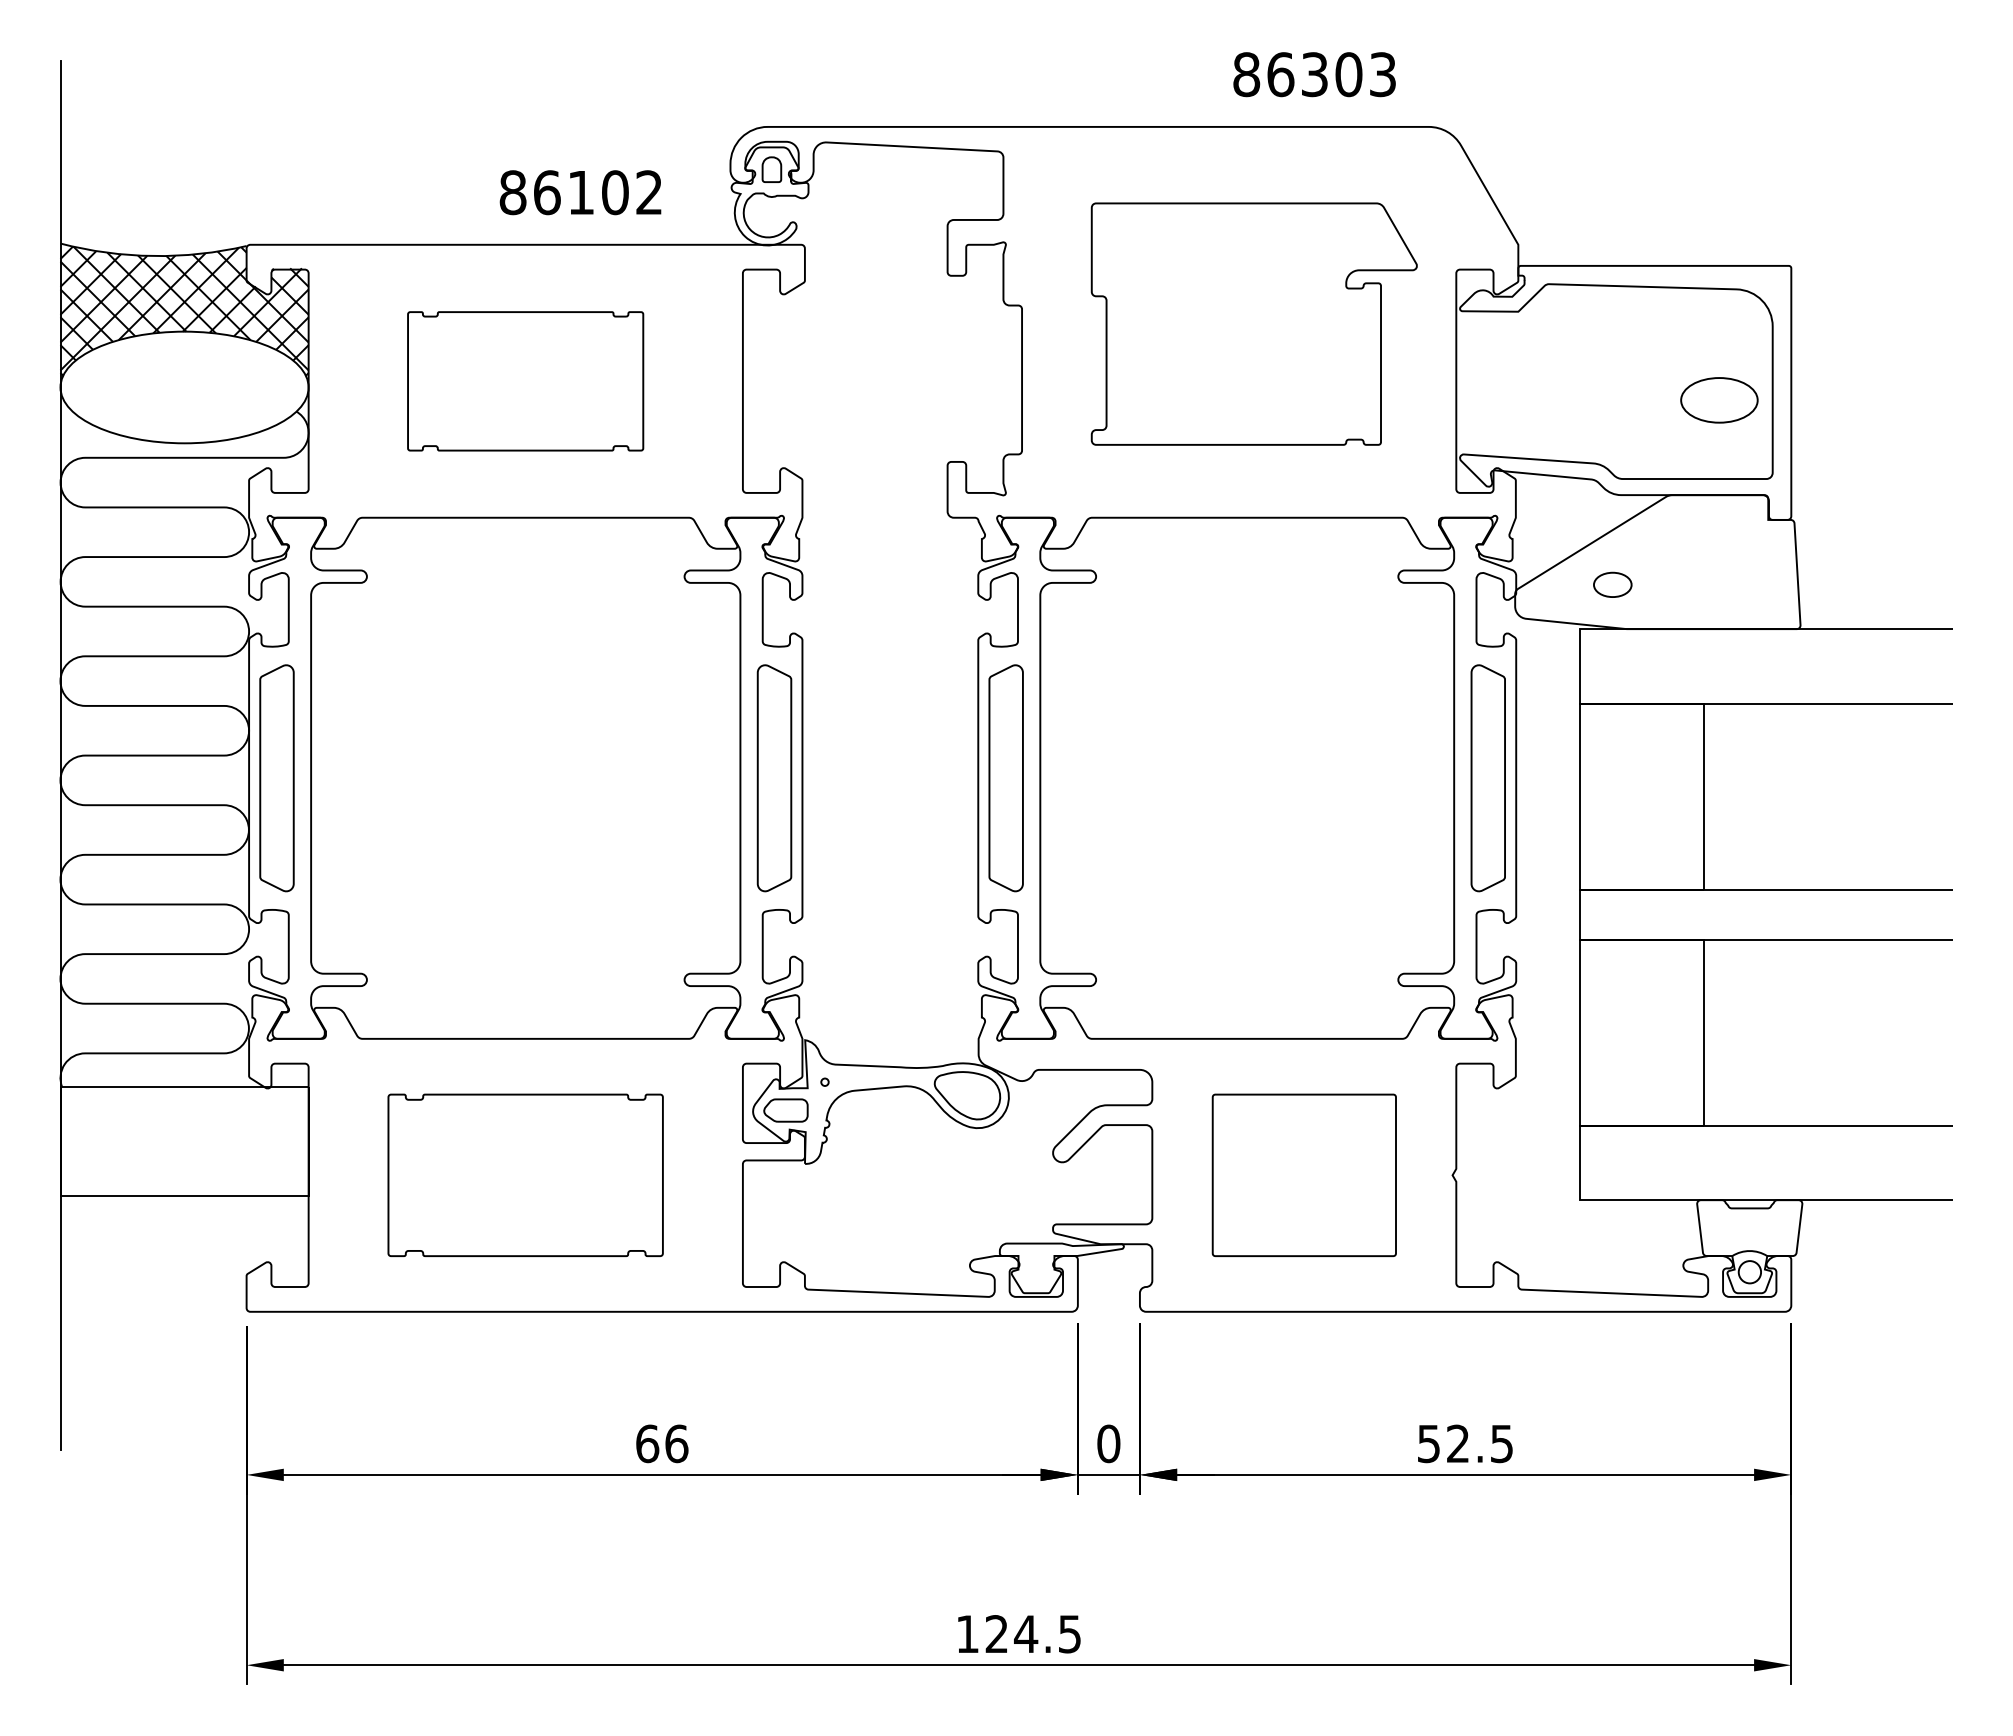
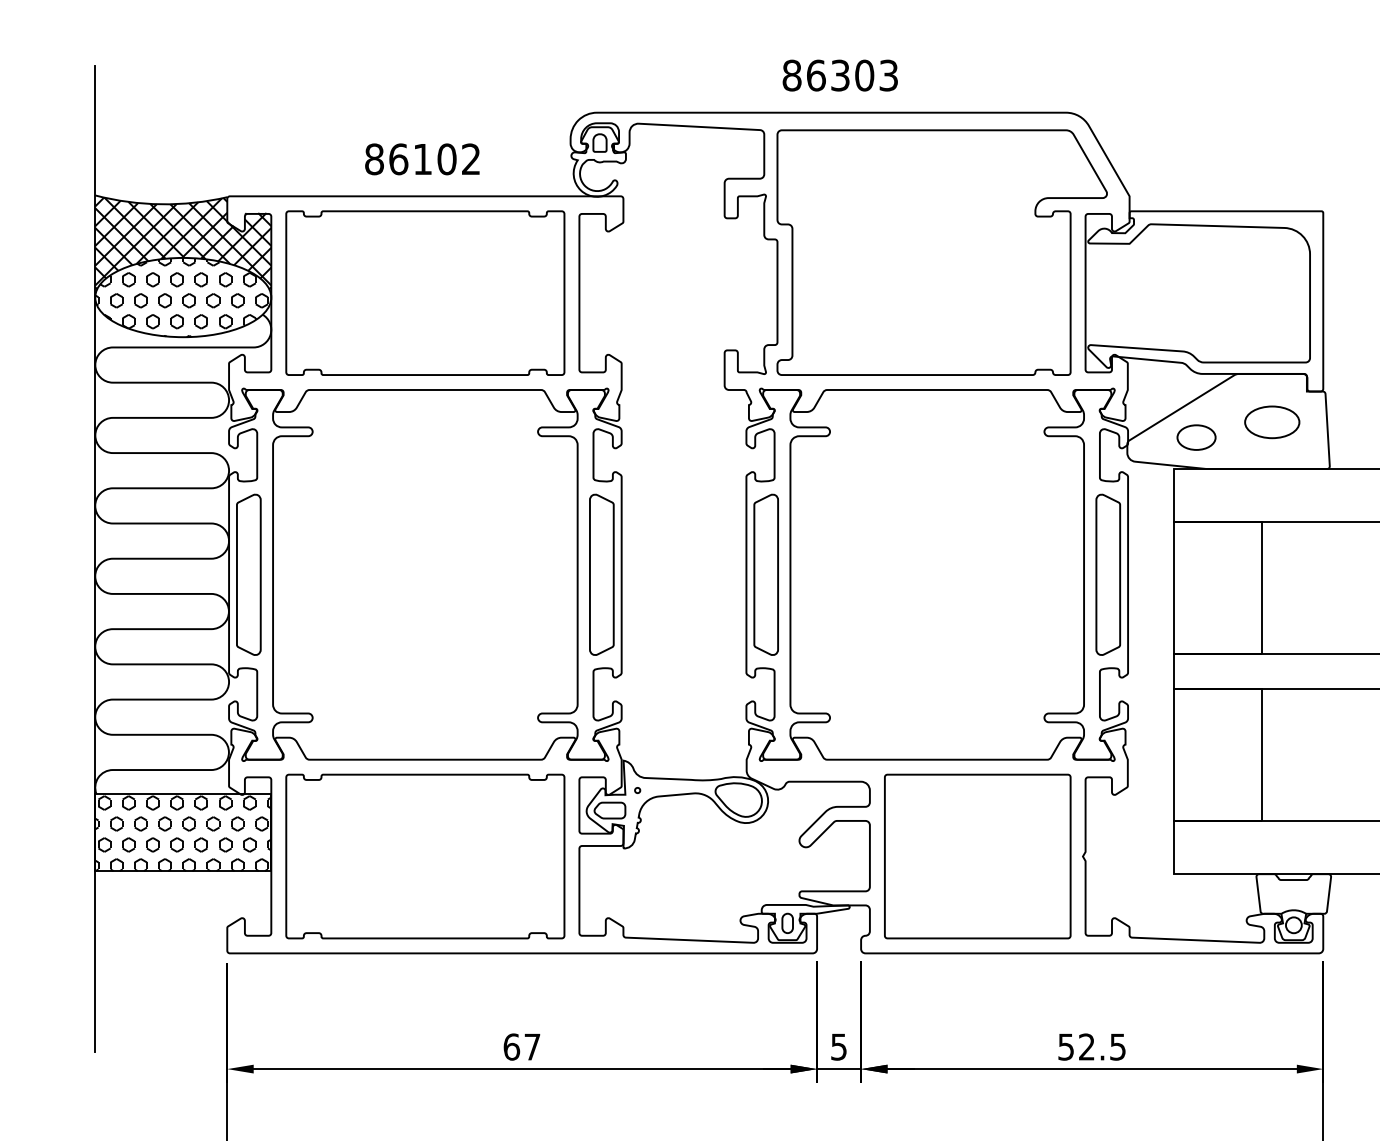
text: (1314, 74) -> (840, 75), moved
text: (580, 192) -> (422, 159), moved
part: (1254, 323) -> (942, 252), size x1.43
part: (525, 381) -> (425, 293), size x1.67
hatch: (181, 387) -> (181, 297), added
part: (1719, 400) -> (1272, 422), moved
part: (1612, 584) -> (1196, 437), size x1.43
hatch: (184, 1142) -> (183, 833), added
part: (525, 1175) -> (425, 856), size x1.43
part: (1304, 1175) -> (977, 856), size x1.43
part: (1036, 1269) -> (787, 923), added
text: (676, 1443) -> (532, 1046), 66 -> 67
text: (1108, 1443) -> (838, 1046), 0 -> 5

